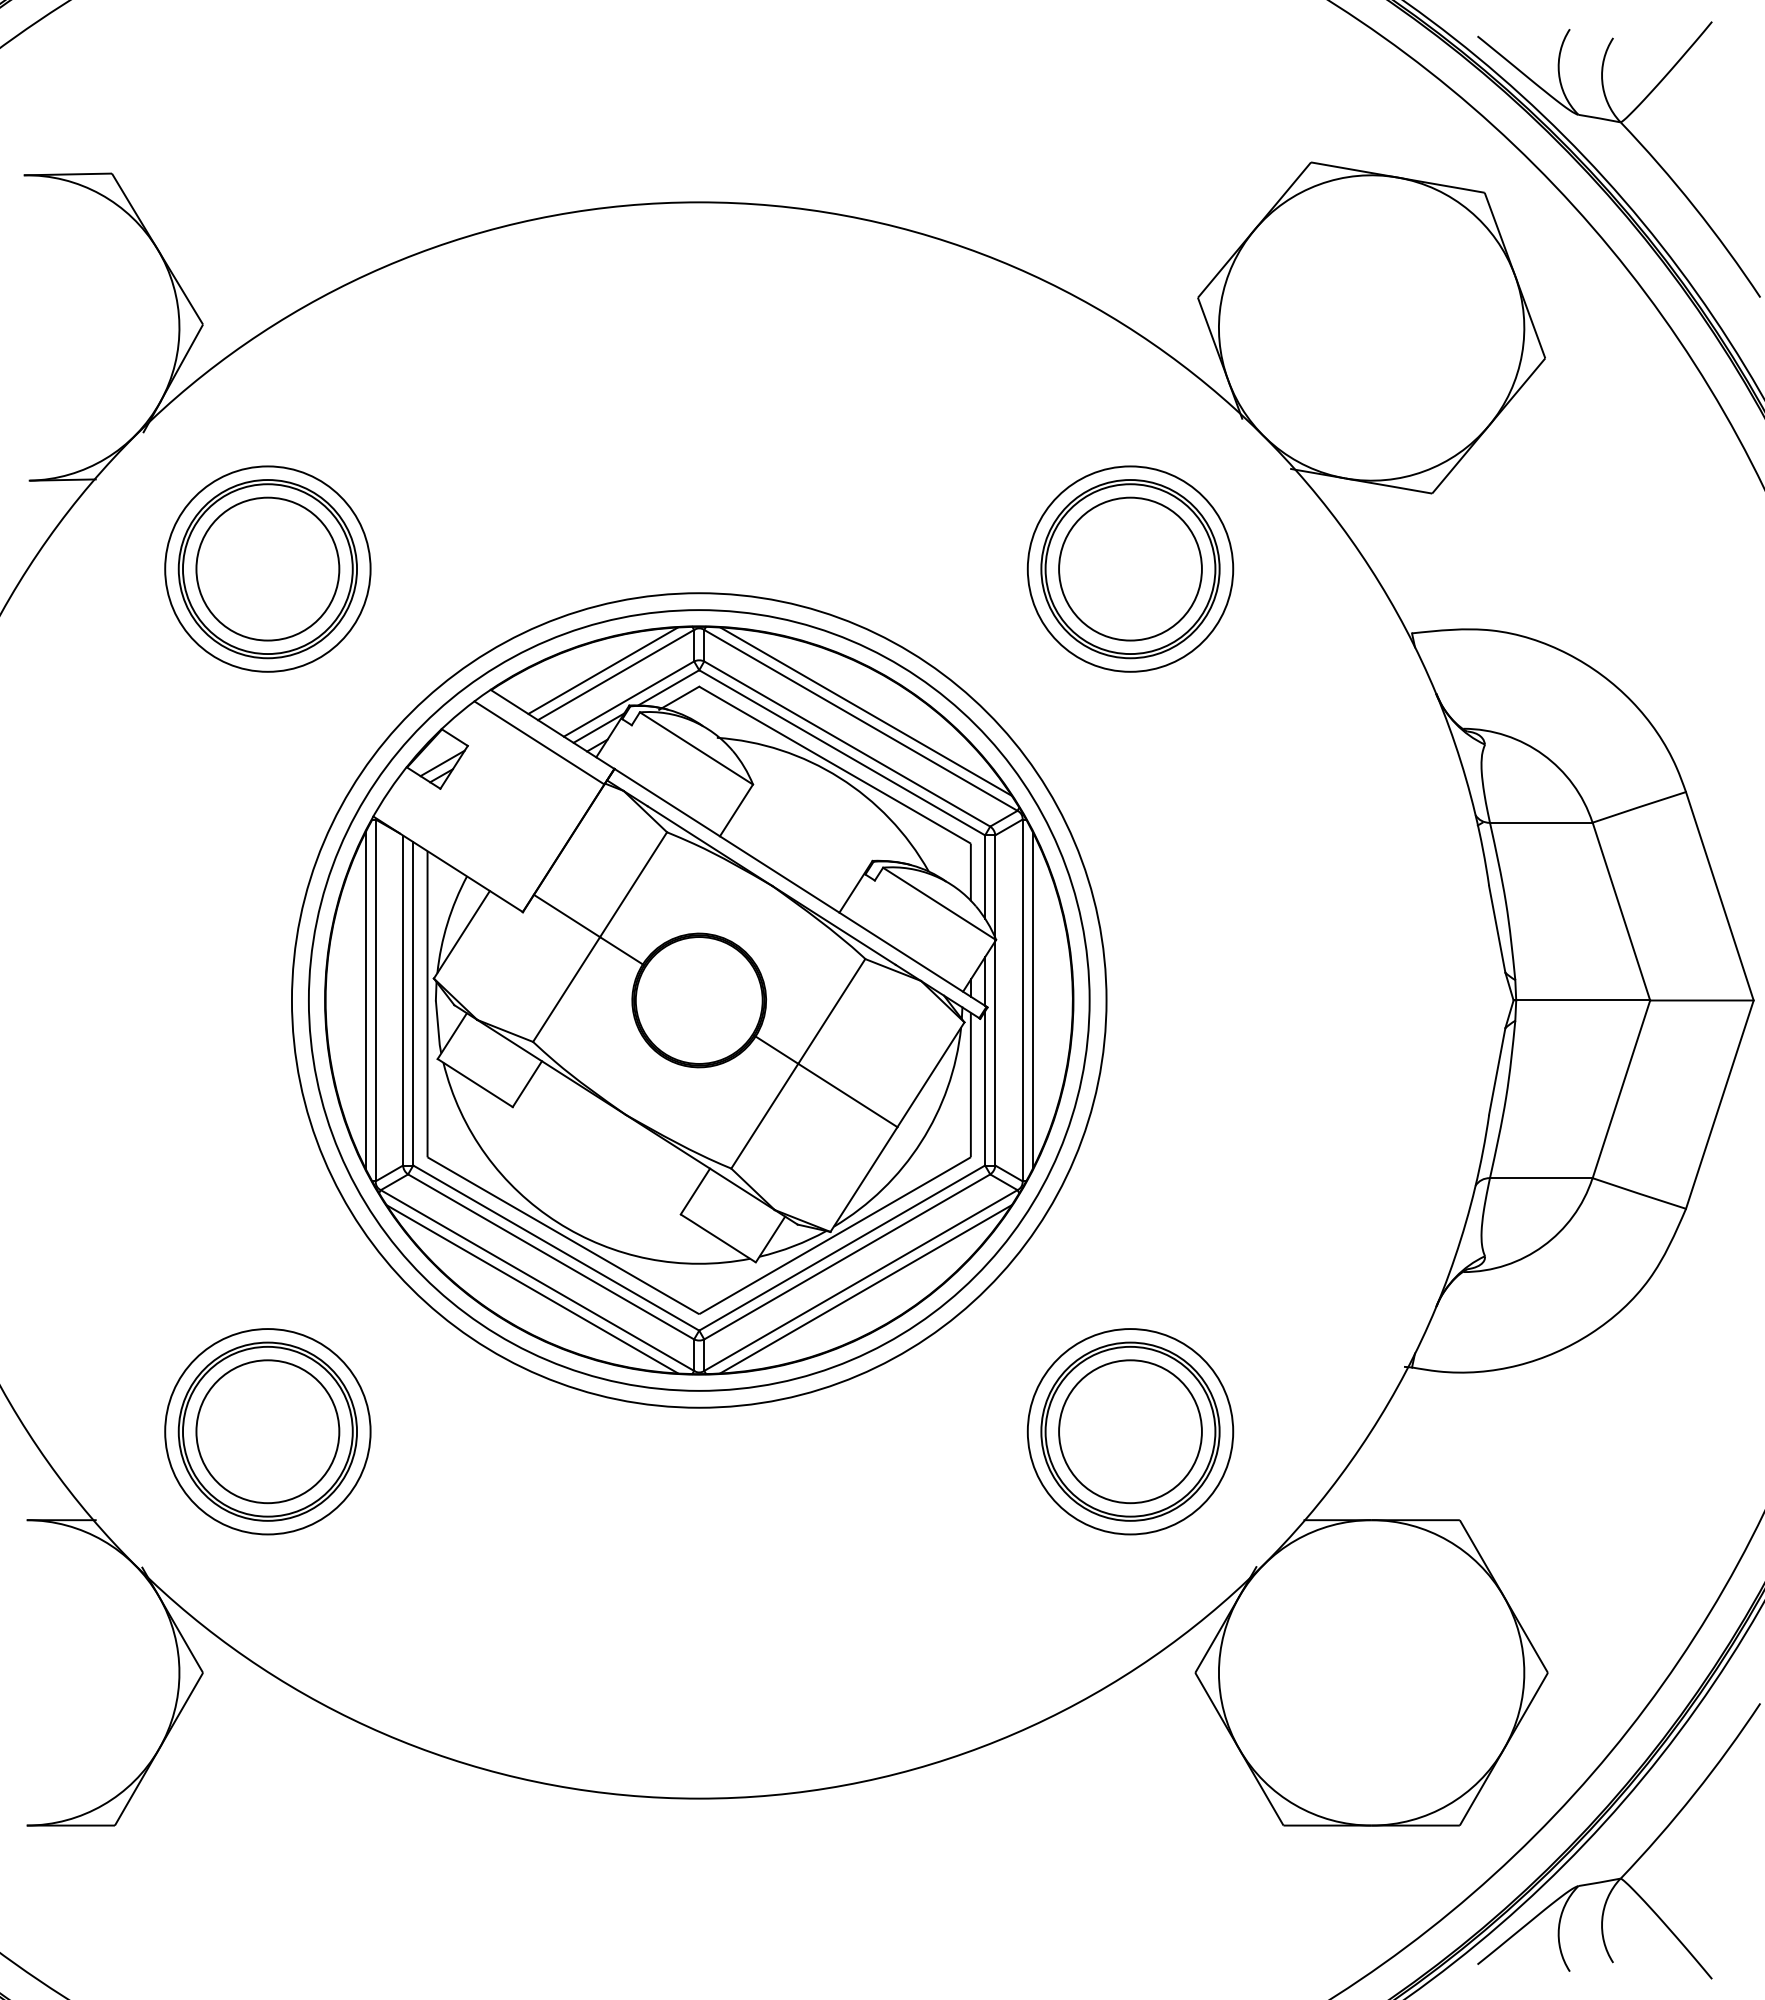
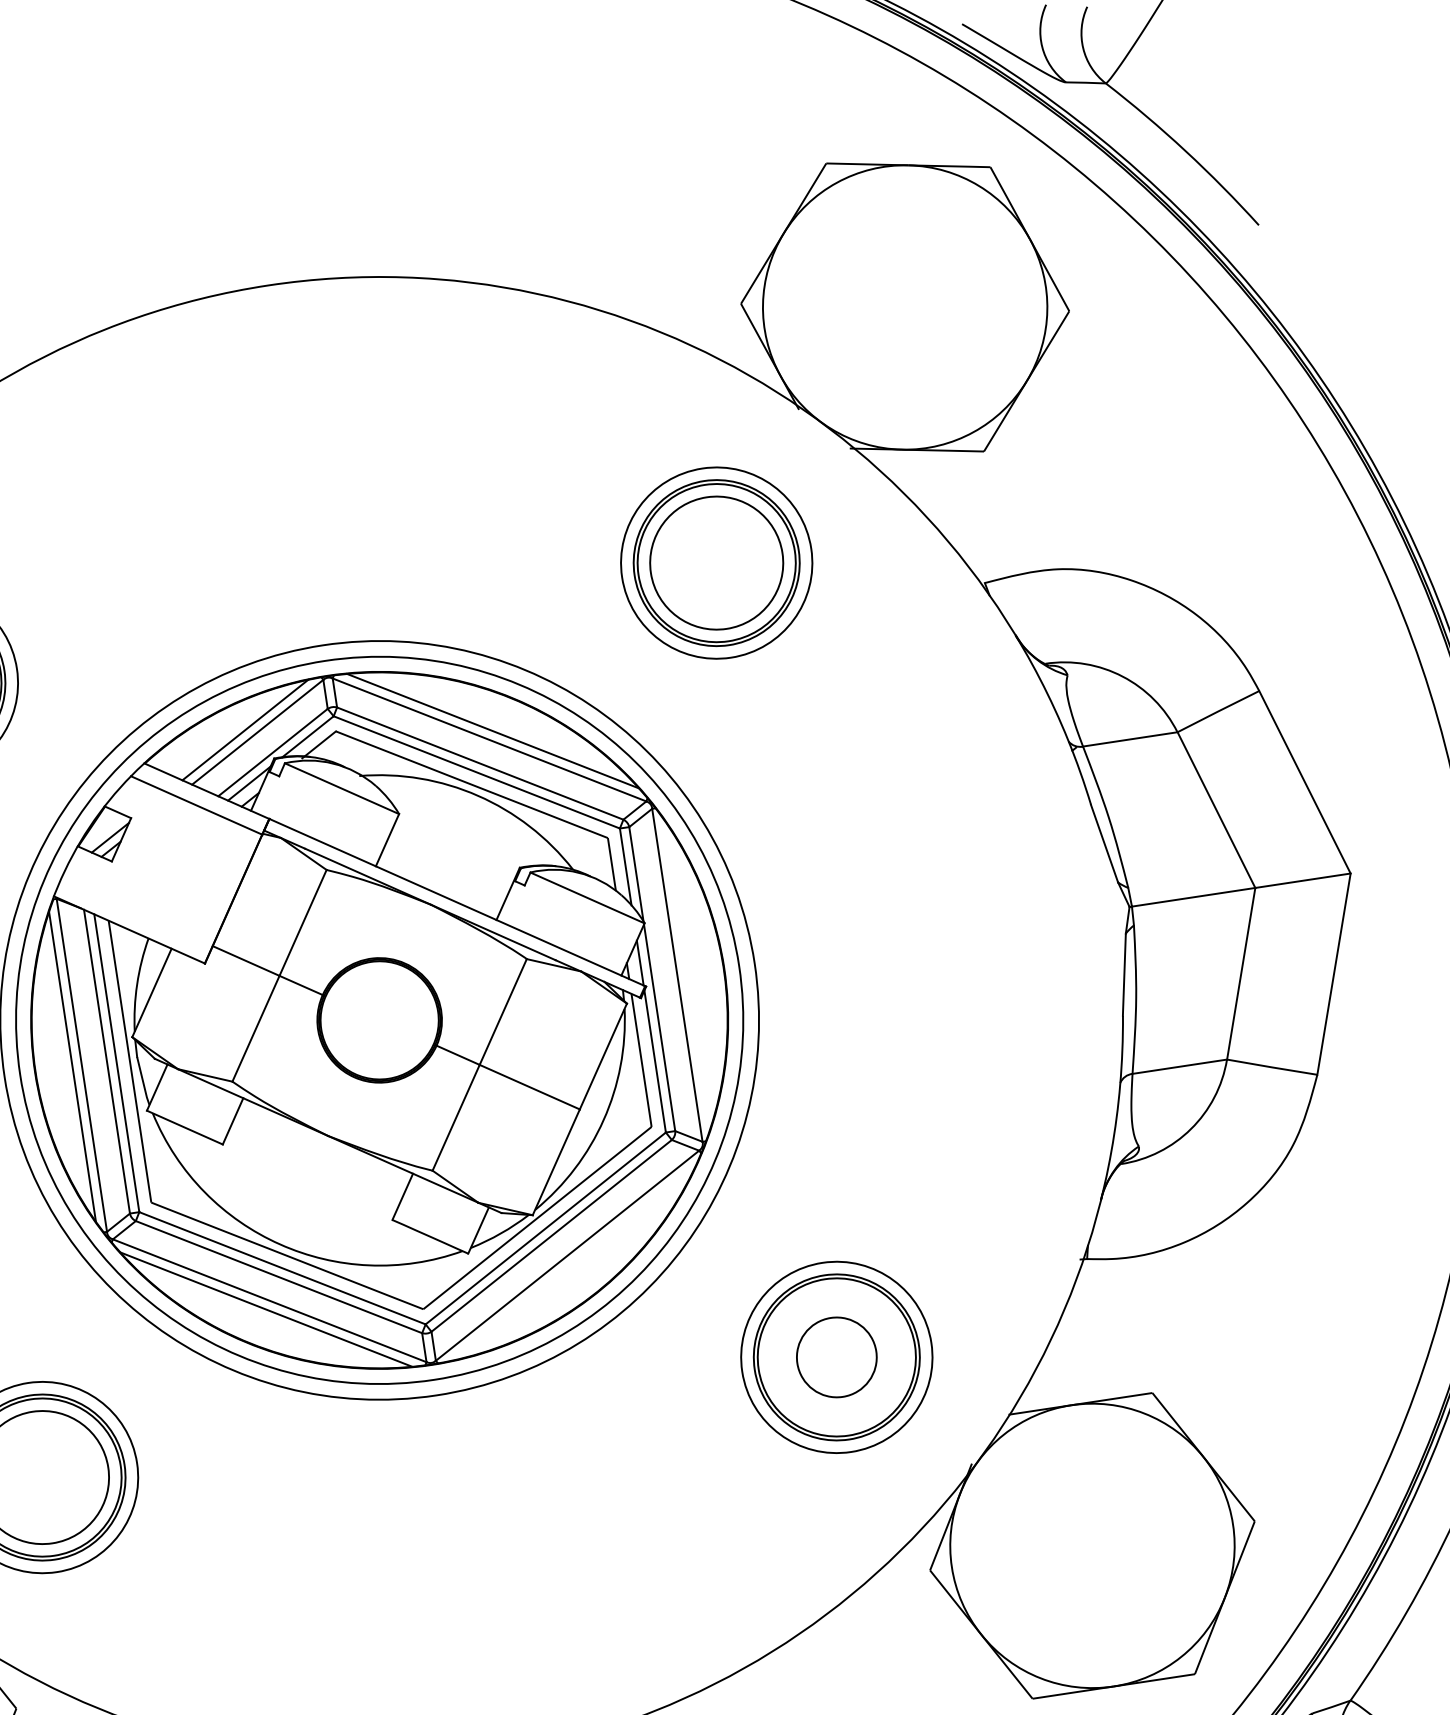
line: (1032, 1000) -> (686, 973), removed
line: (865, 1289) -> (573, 1263), removed
circle: (1130, 1431) -> (836, 1357), size x0.6

